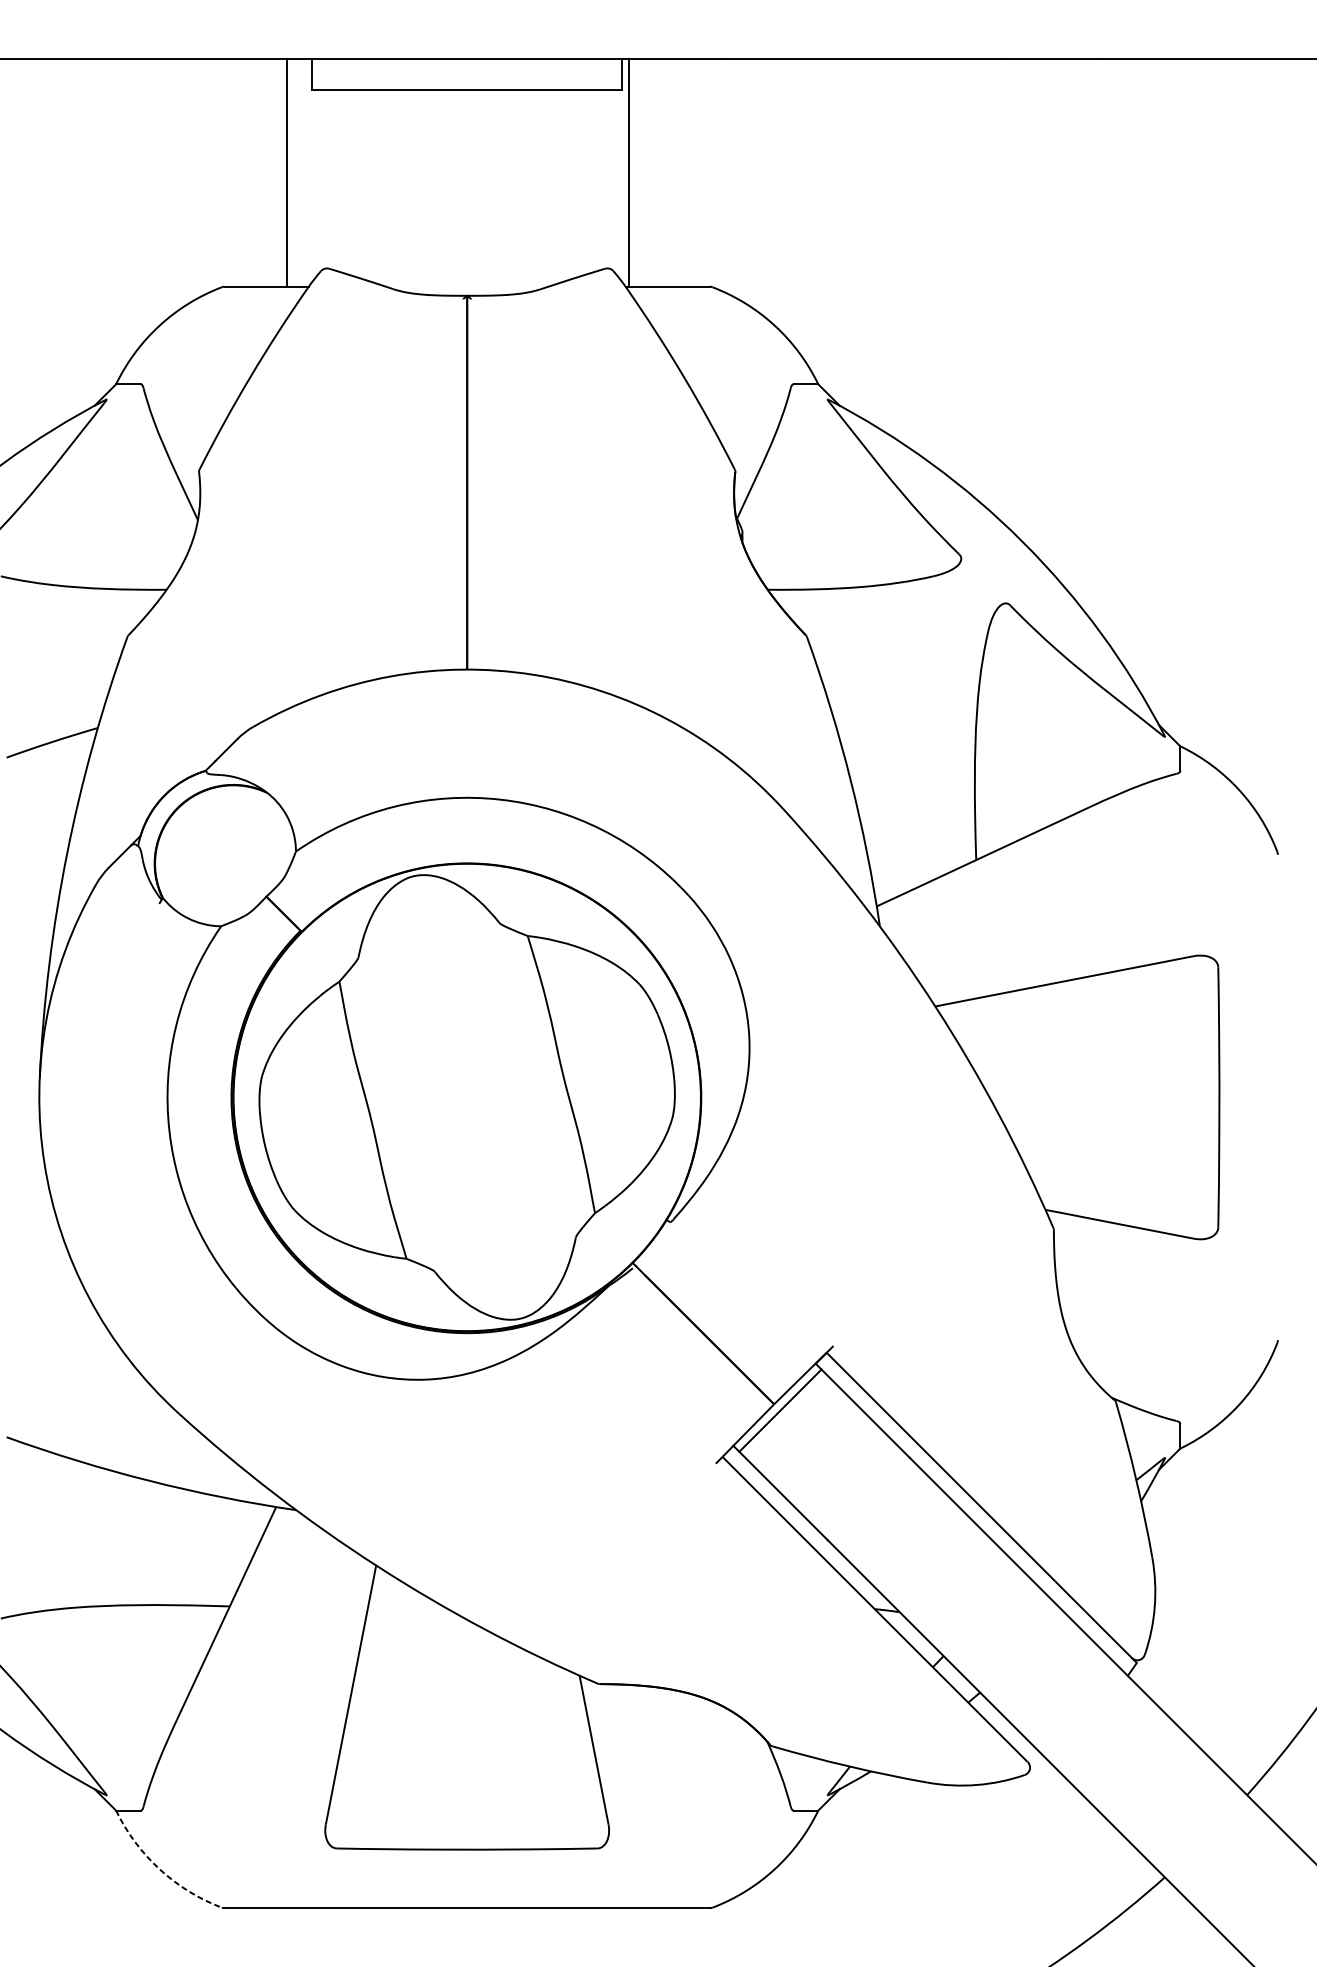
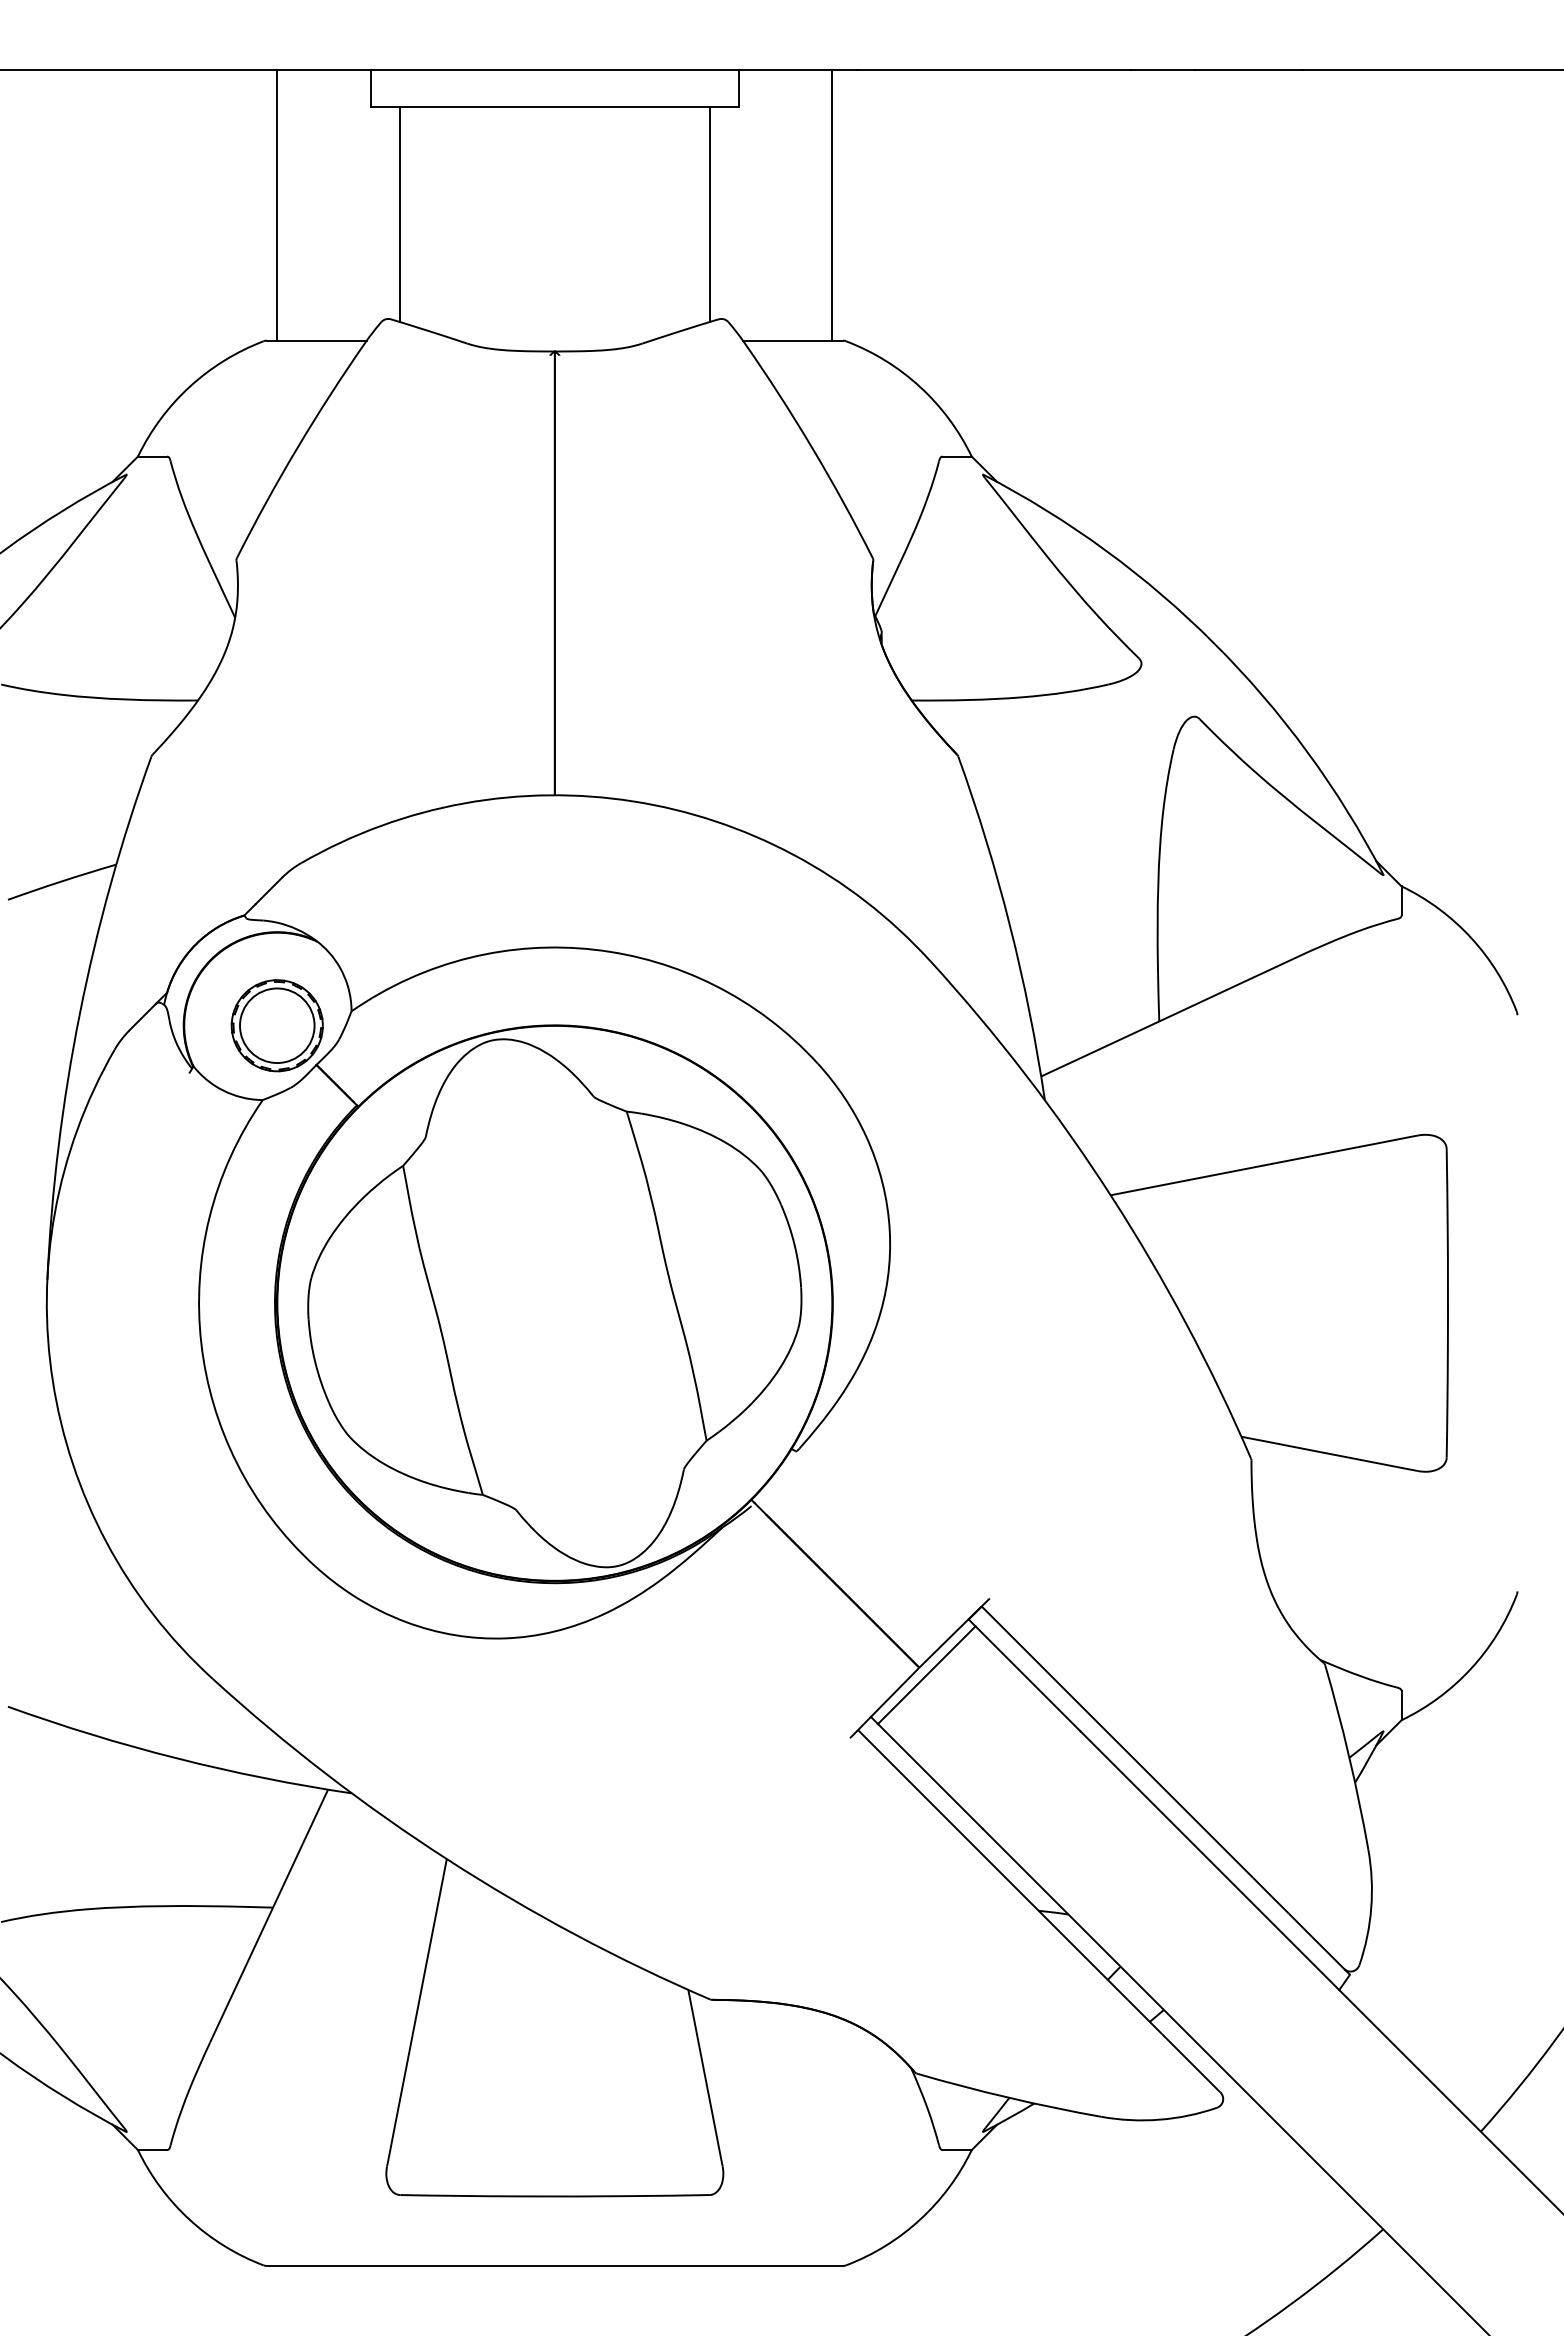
line: (287, 172) -> (277, 205), moved
line: (629, 172) -> (832, 205), moved
line: (336, 179) -> (399, 213), added
line: (597, 179) -> (709, 213), added
part: (232, 863) -> (276, 1025), added
arc: (159, 1869) -> (189, 2219), dashed -> solid

